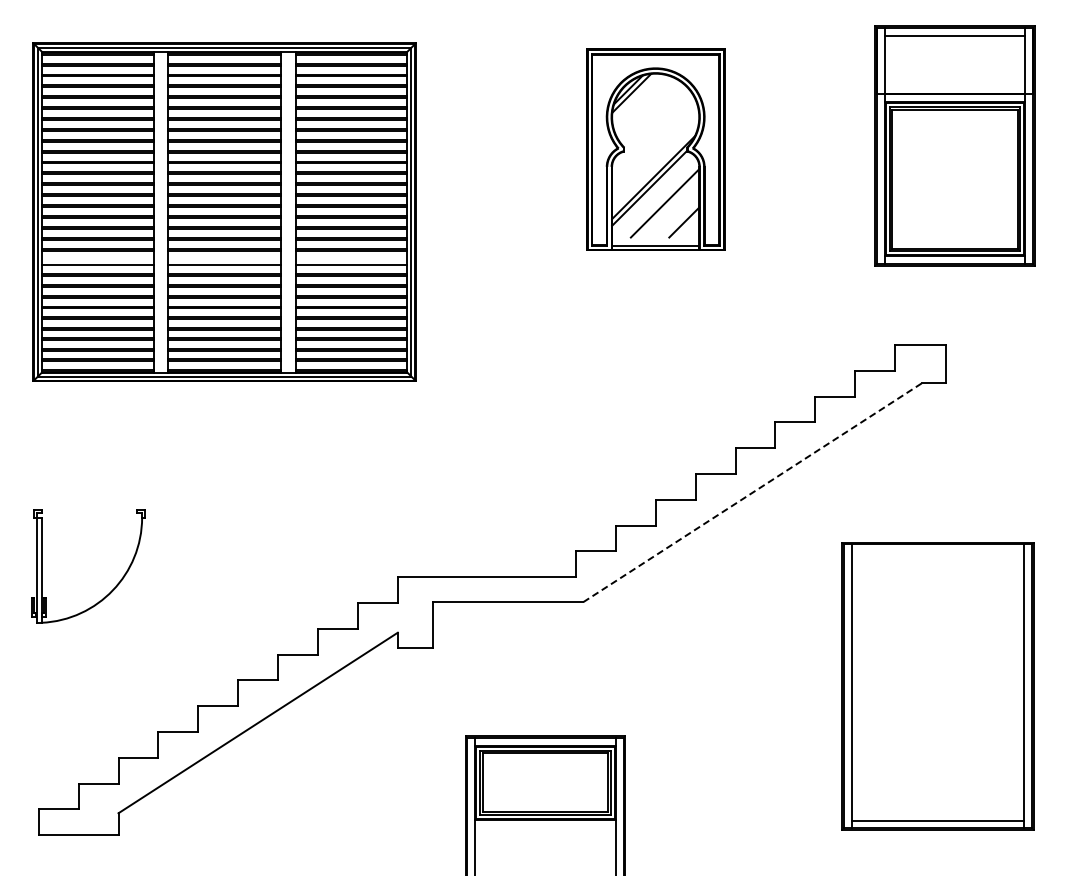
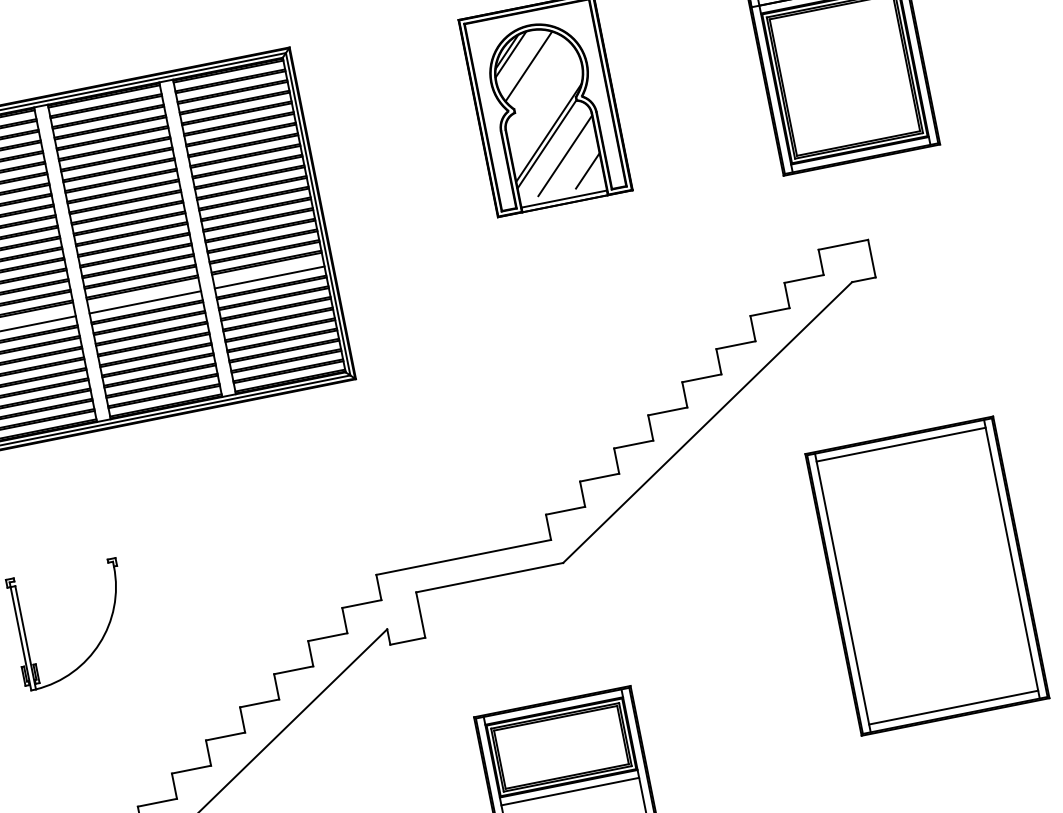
line: (646, 108) -> (528, 66), added
line: (752, 493) -> (707, 423), dashed -> solid
line: (937, 552) -> (900, 444), added
line: (545, 827) -> (570, 791), added

